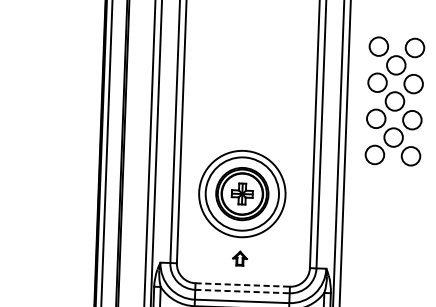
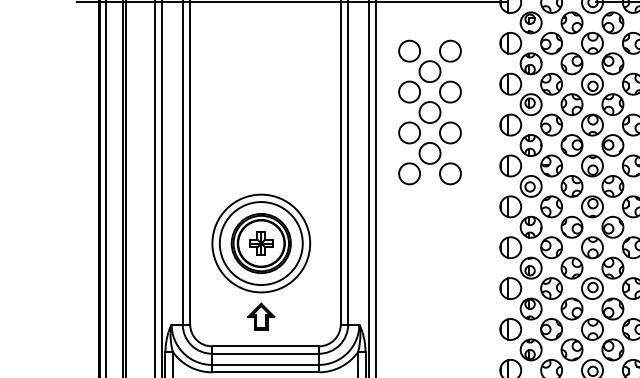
part: (394, 101) -> (429, 112), moved
part: (240, 258) -> (261, 316), size x1.67
line: (242, 285) -> (265, 346), dashed -> solid
line: (242, 291) -> (265, 353), dashed -> solid

